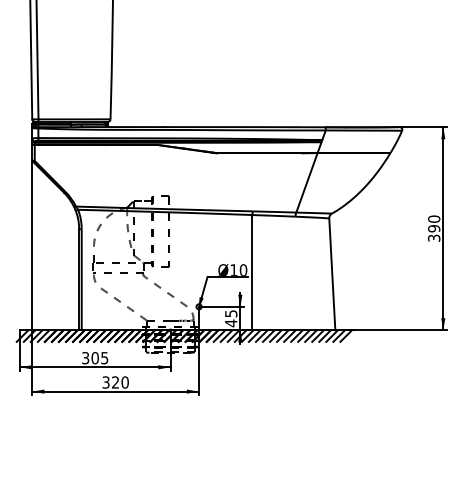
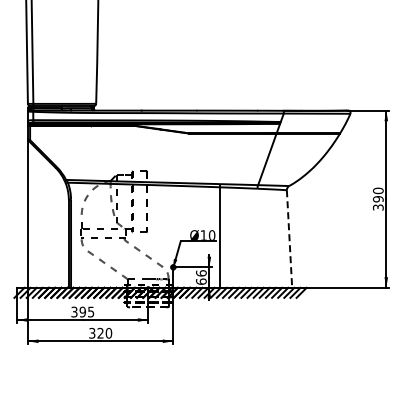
line: (332, 274) -> (289, 239), solid -> dashed
text: (231, 318) -> (201, 277), 45 -> 66
text: (94, 358) -> (82, 312), 305 -> 395

